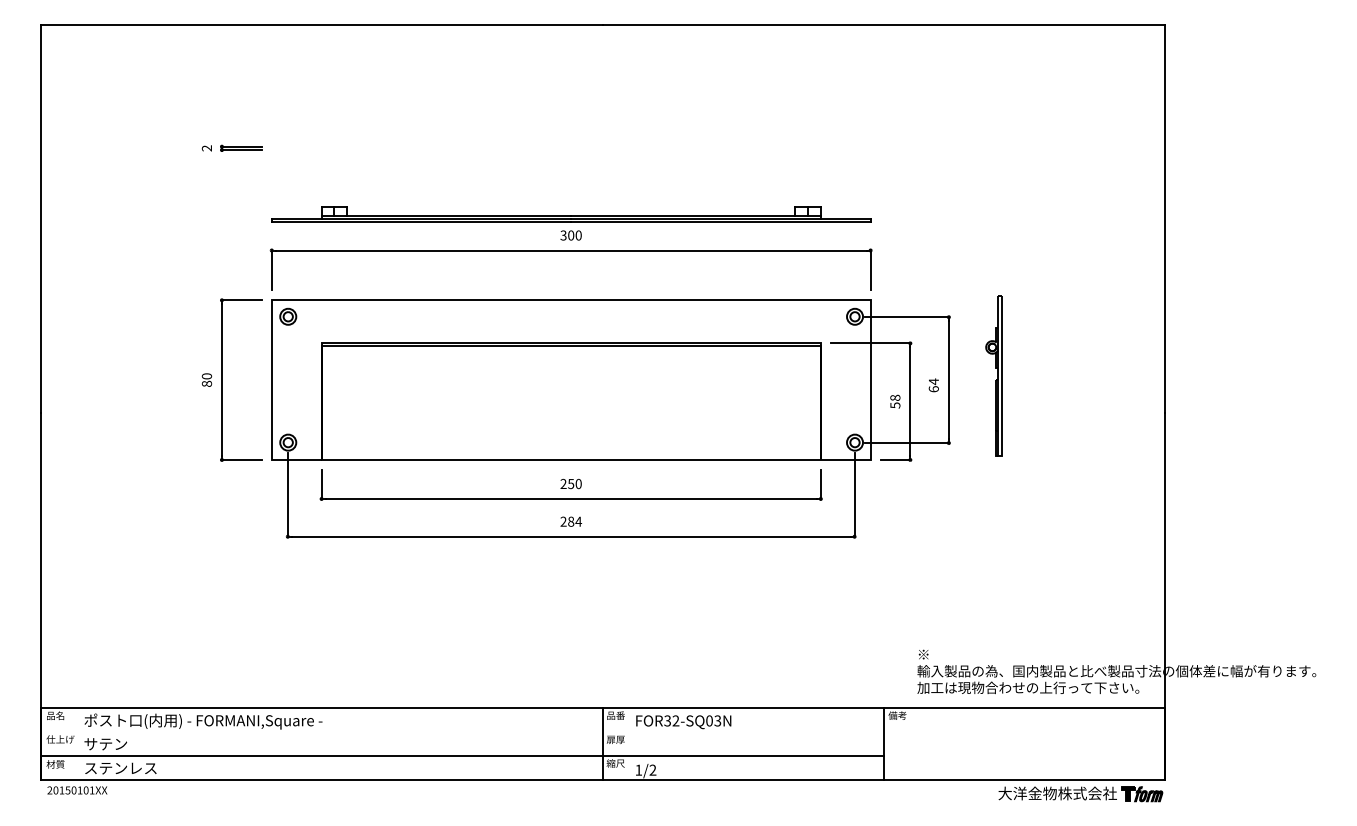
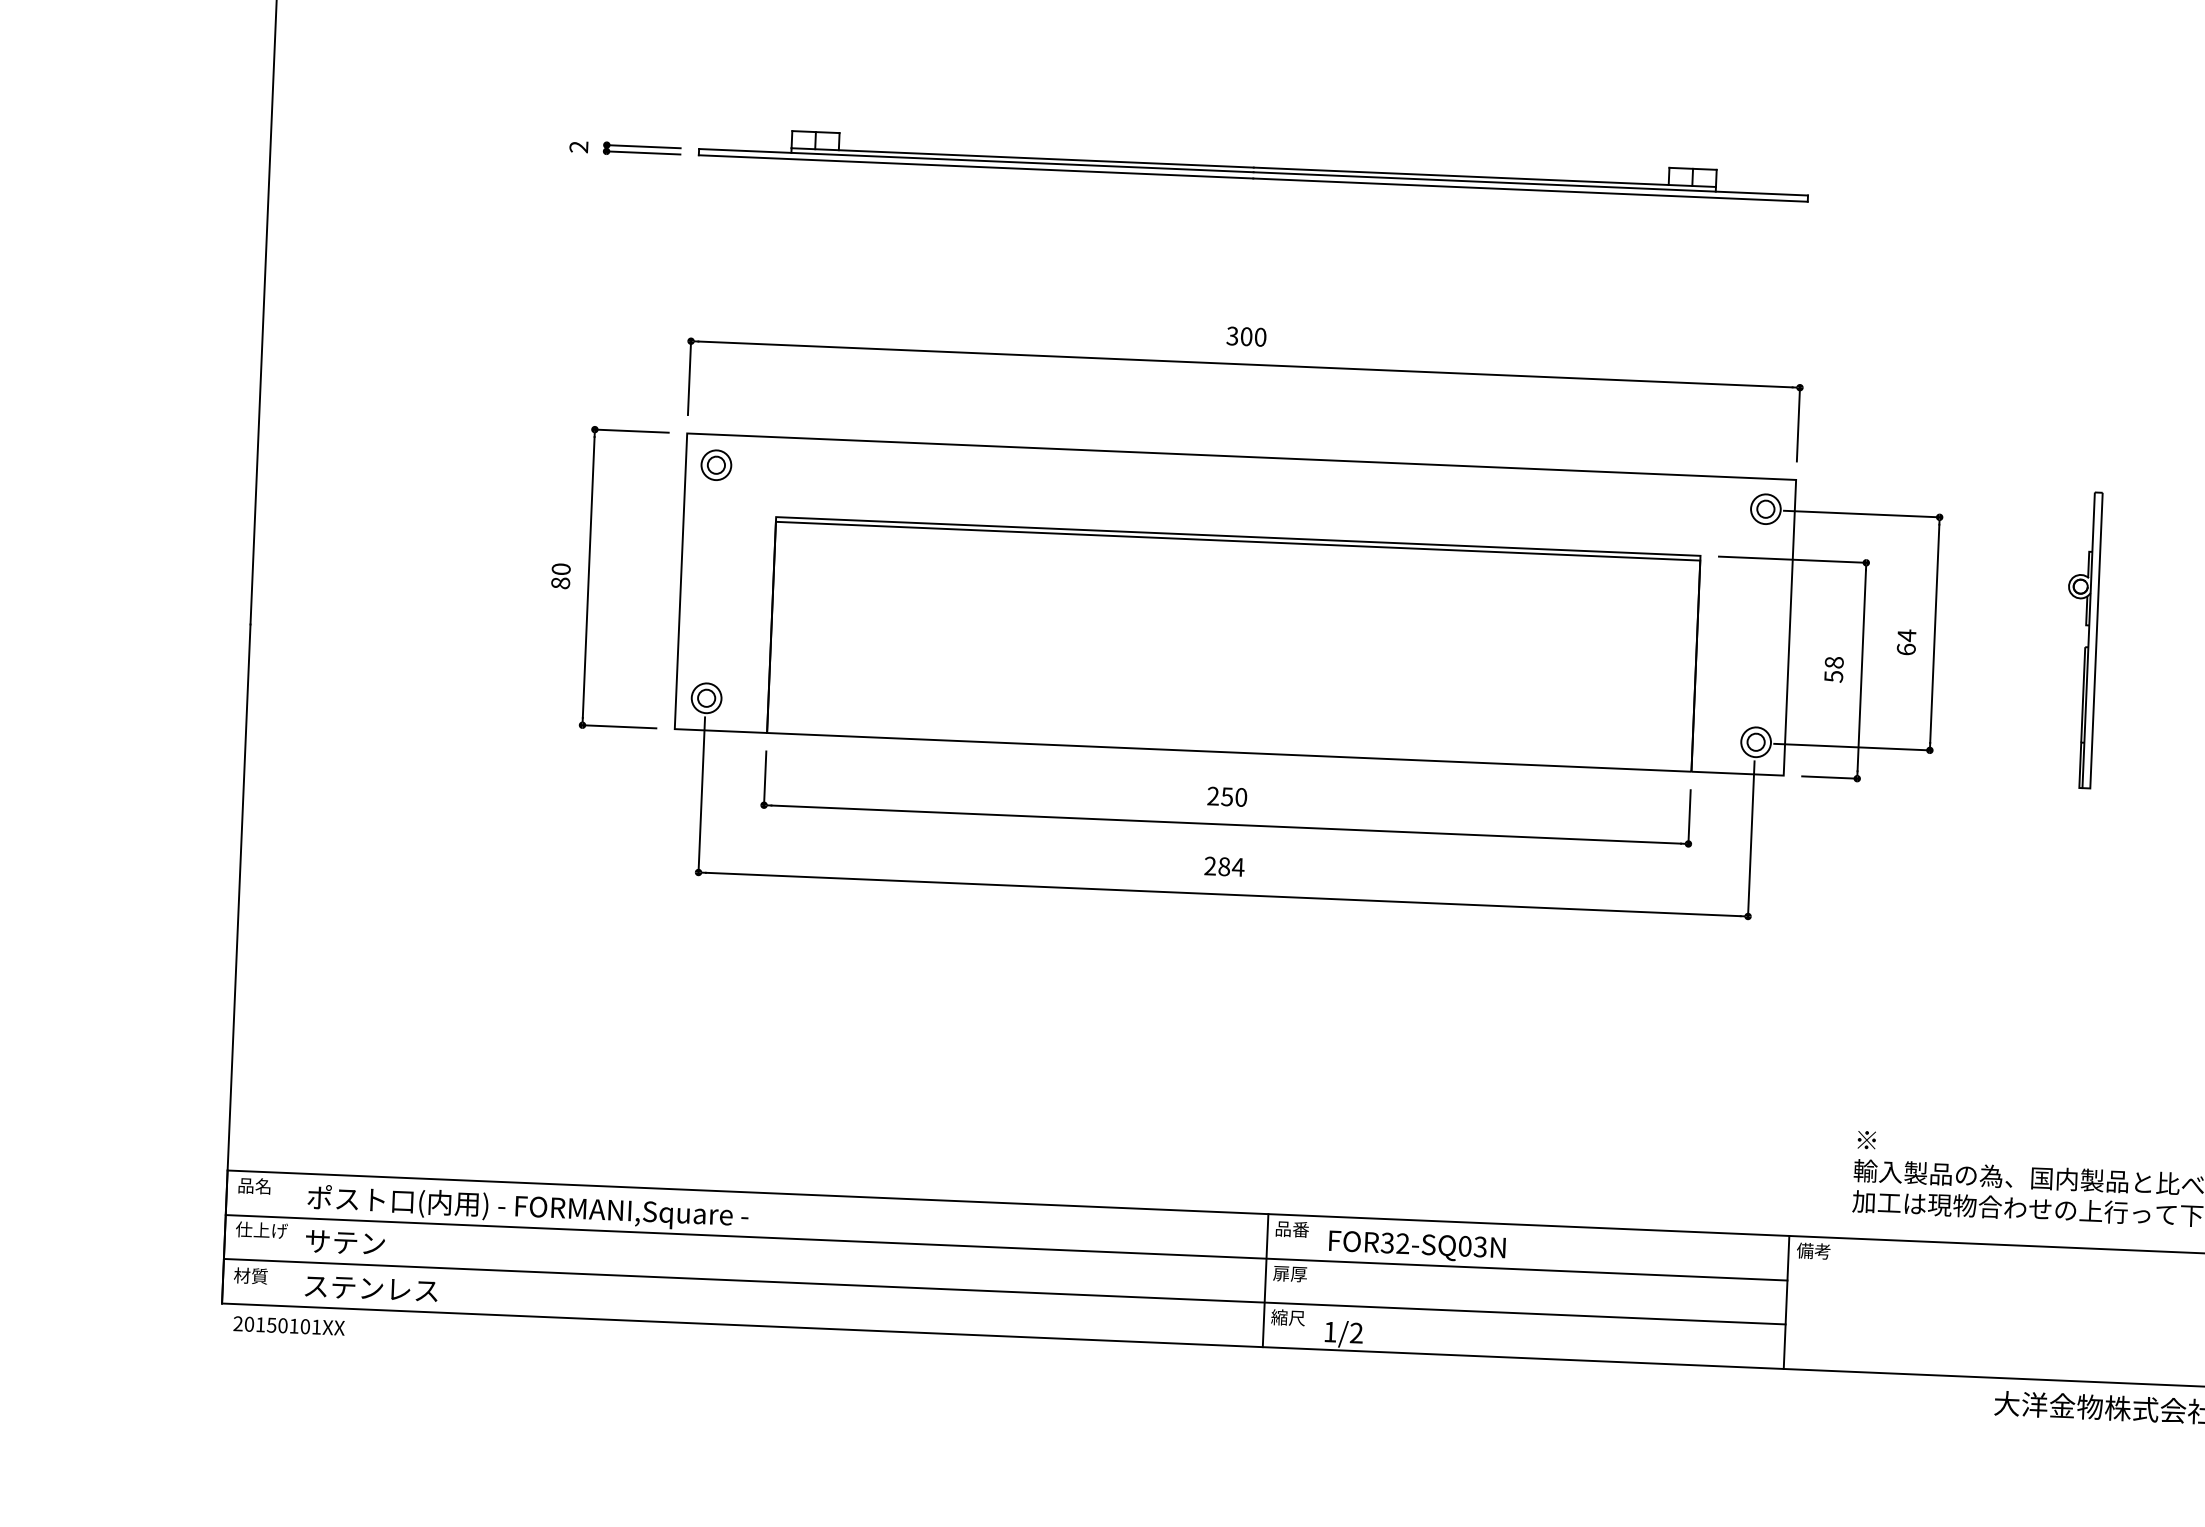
part: (571, 214) -> (1254, 164), moved
part: (993, 375) -> (2080, 638), moved
line: (462, 732) -> (1006, 1248), added

